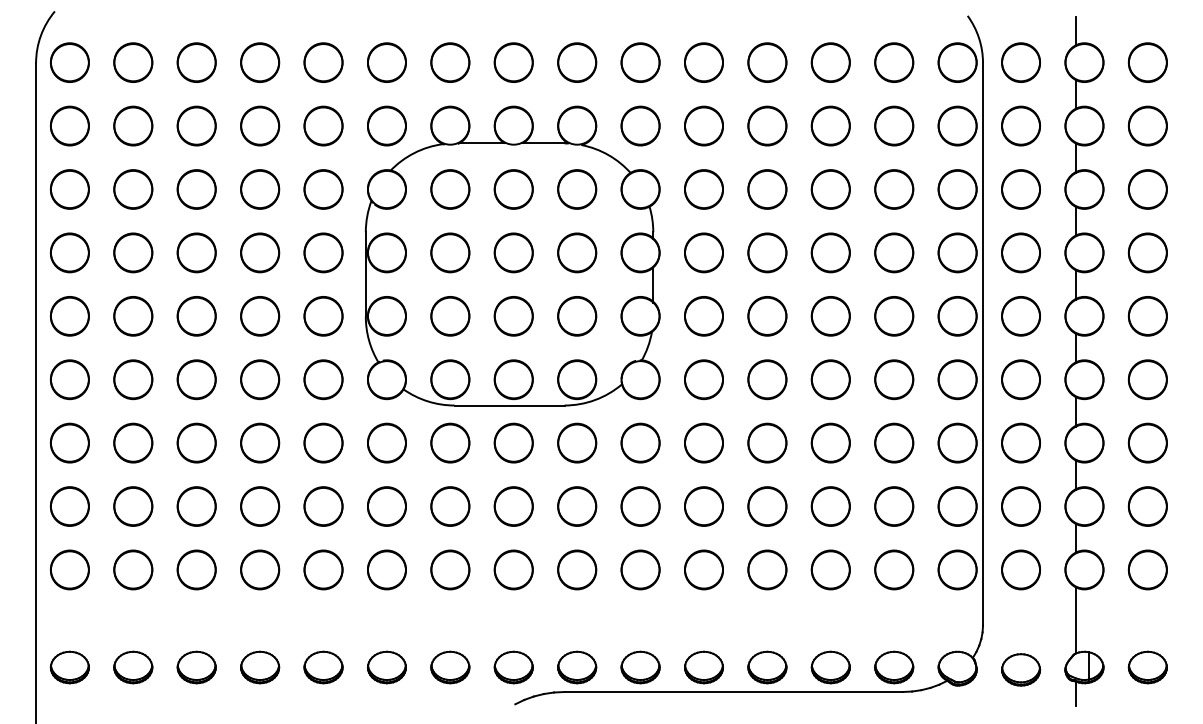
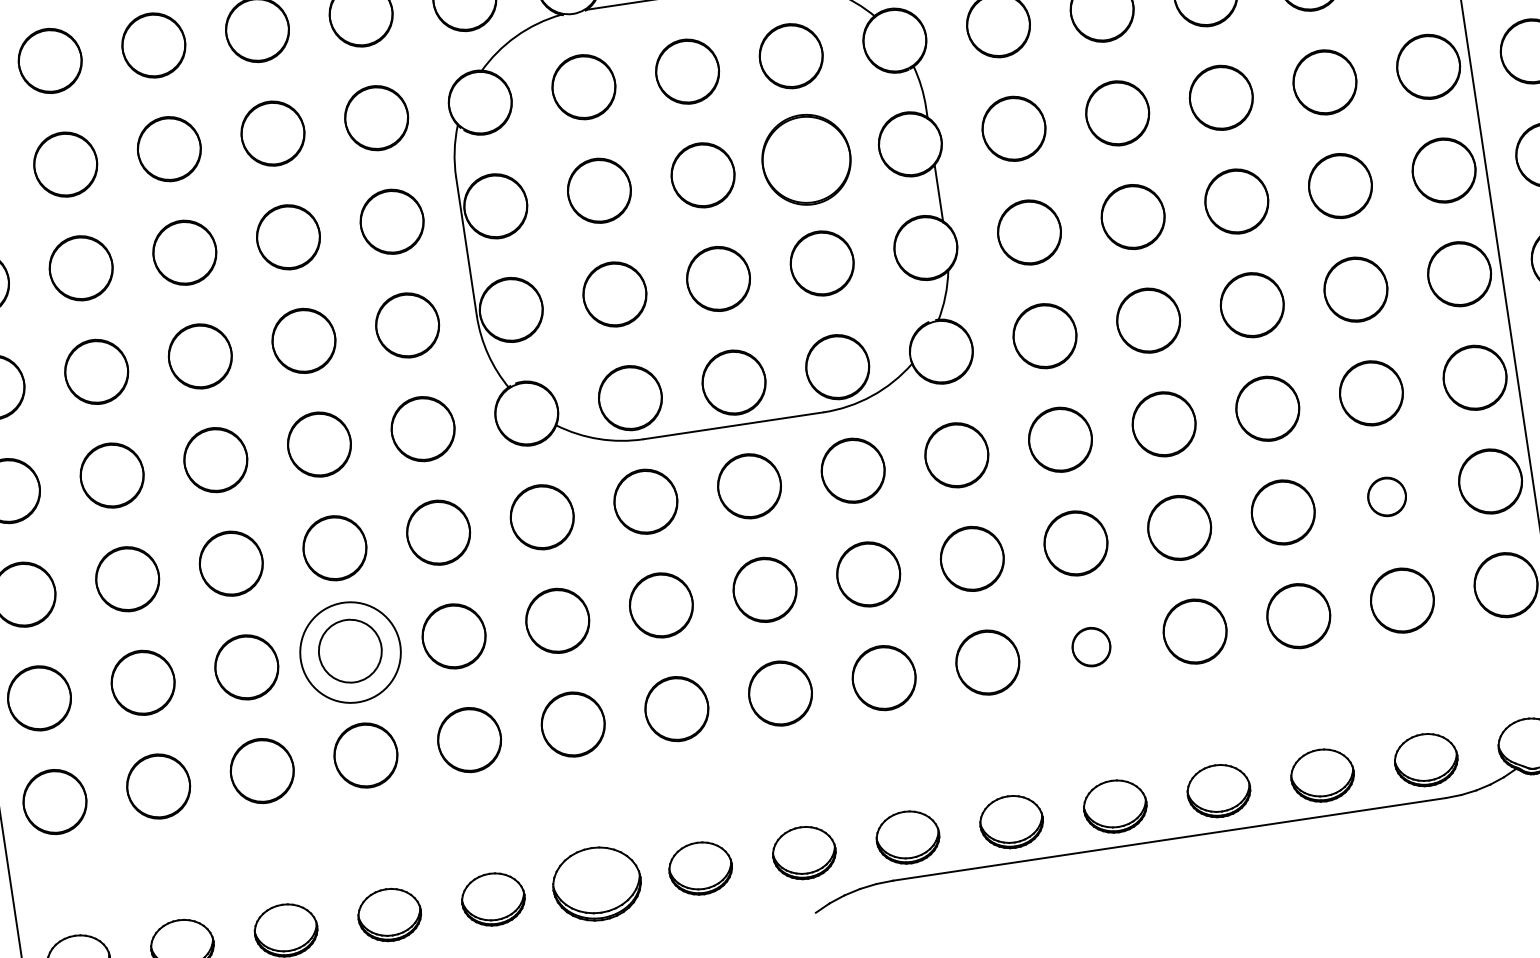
part: (577, 252) -> (807, 159), size x1.4
circle: (260, 506) -> (351, 651), size x1.6
circle: (894, 506) -> (1387, 496), size x0.6
part: (703, 569) -> (1090, 646), size x0.6
part: (386, 667) -> (596, 884), size x1.4

